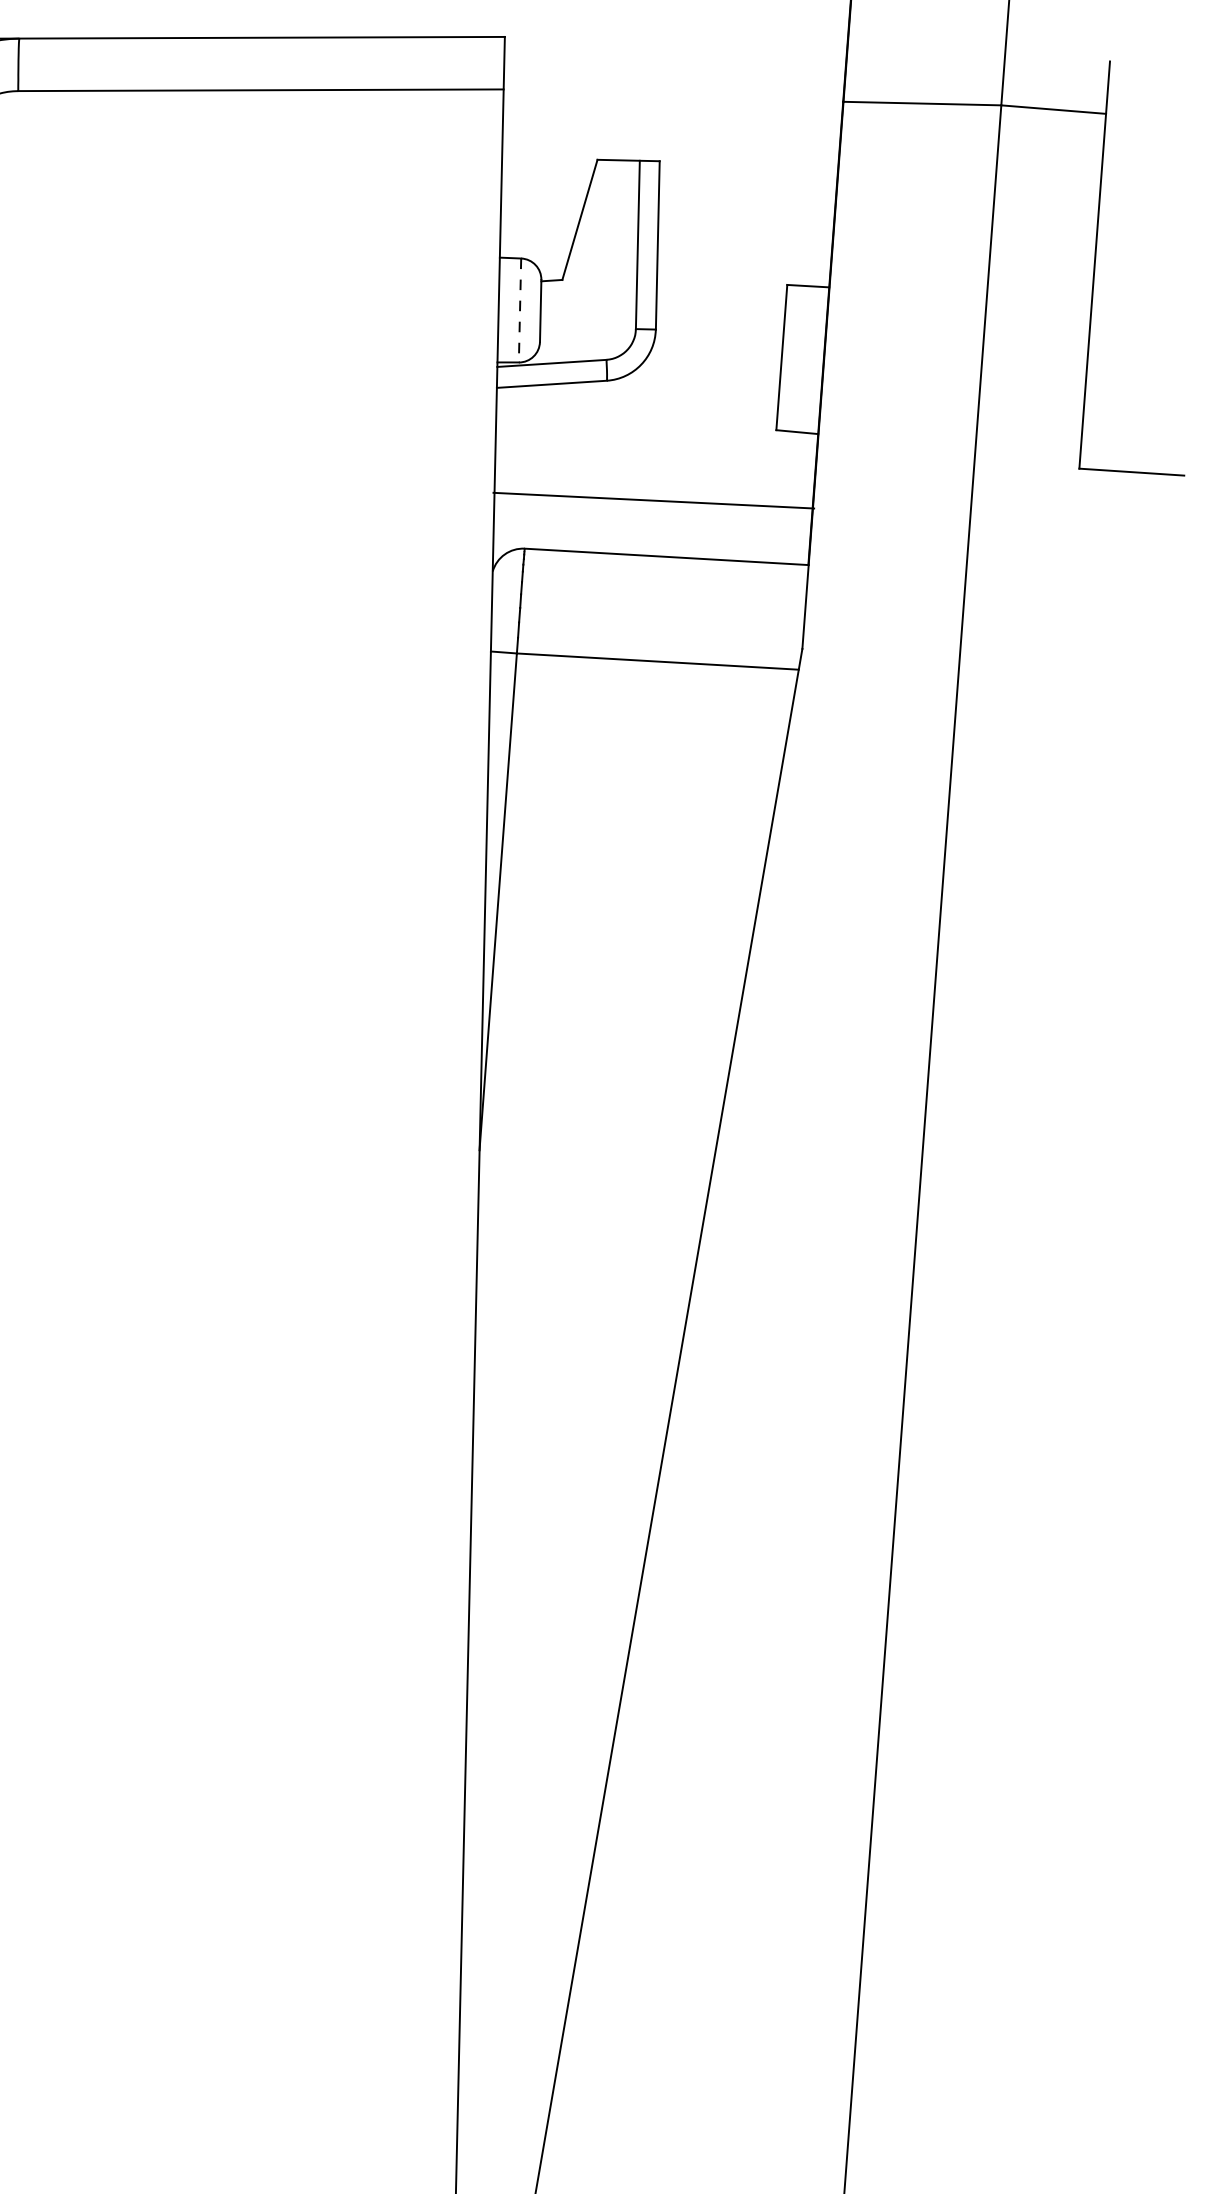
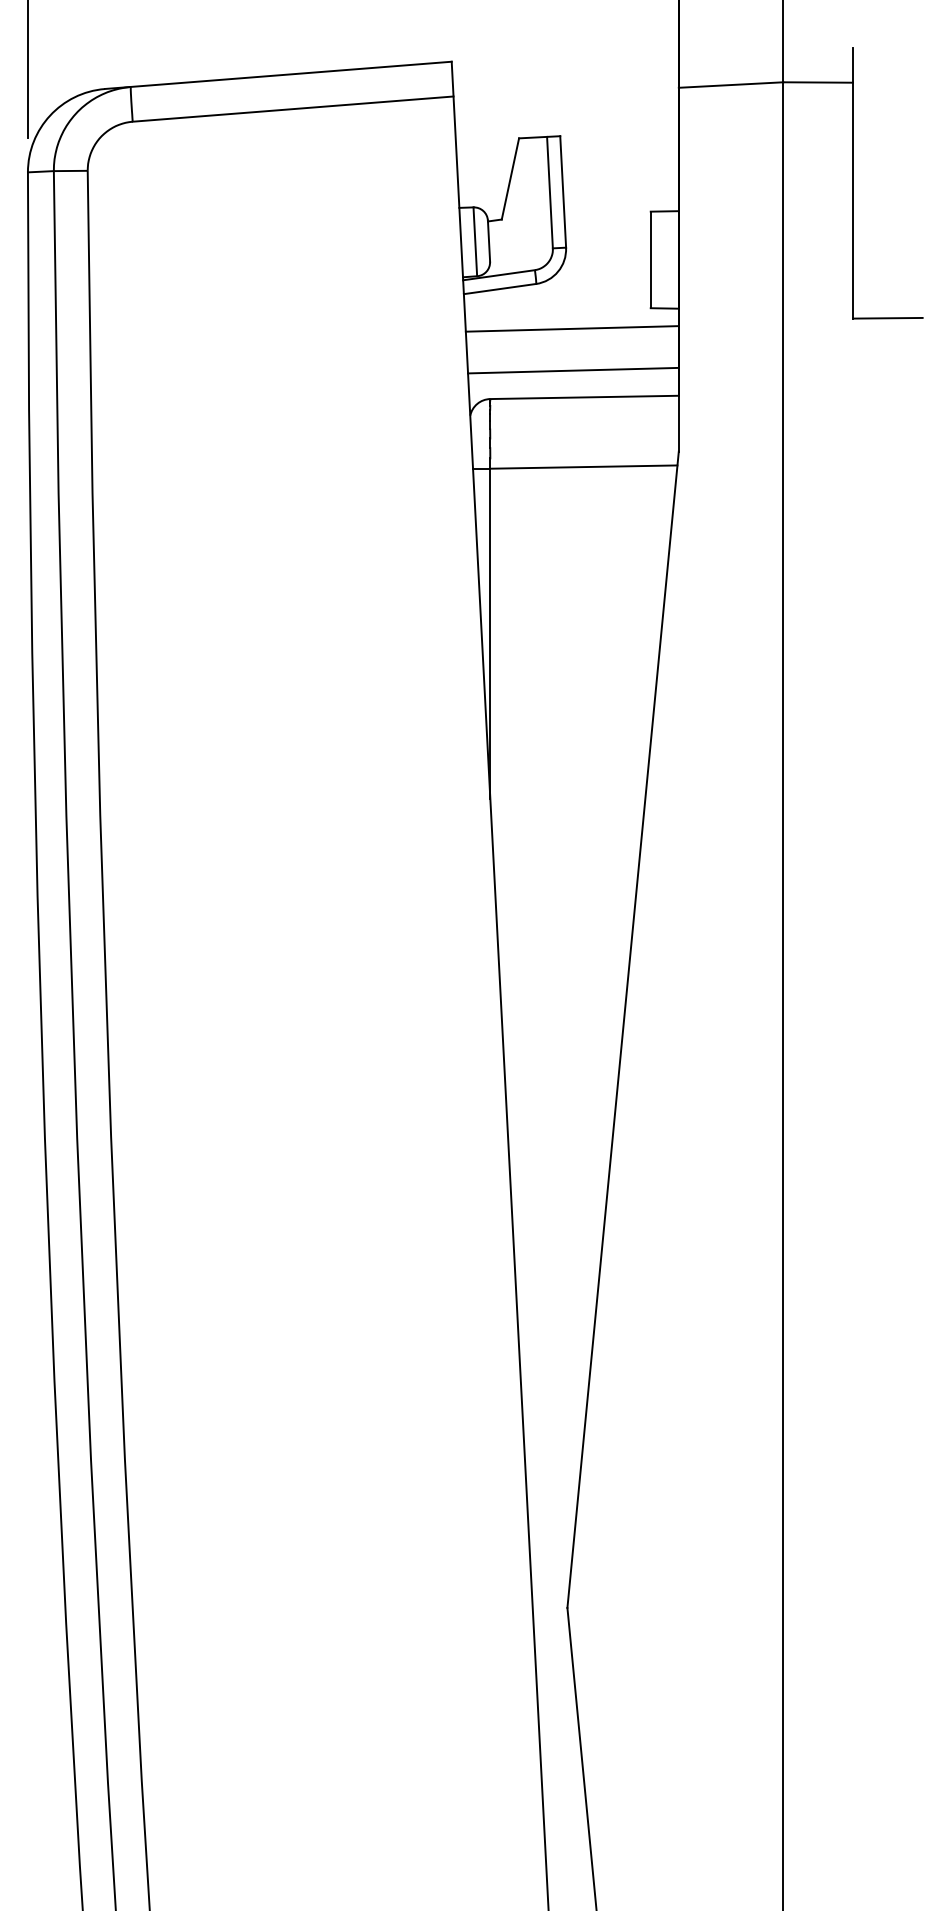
line: (520, 311) -> (475, 242), dashed -> solid
line: (652, 499) -> (571, 328), moved
line: (653, 515) -> (573, 370), added

